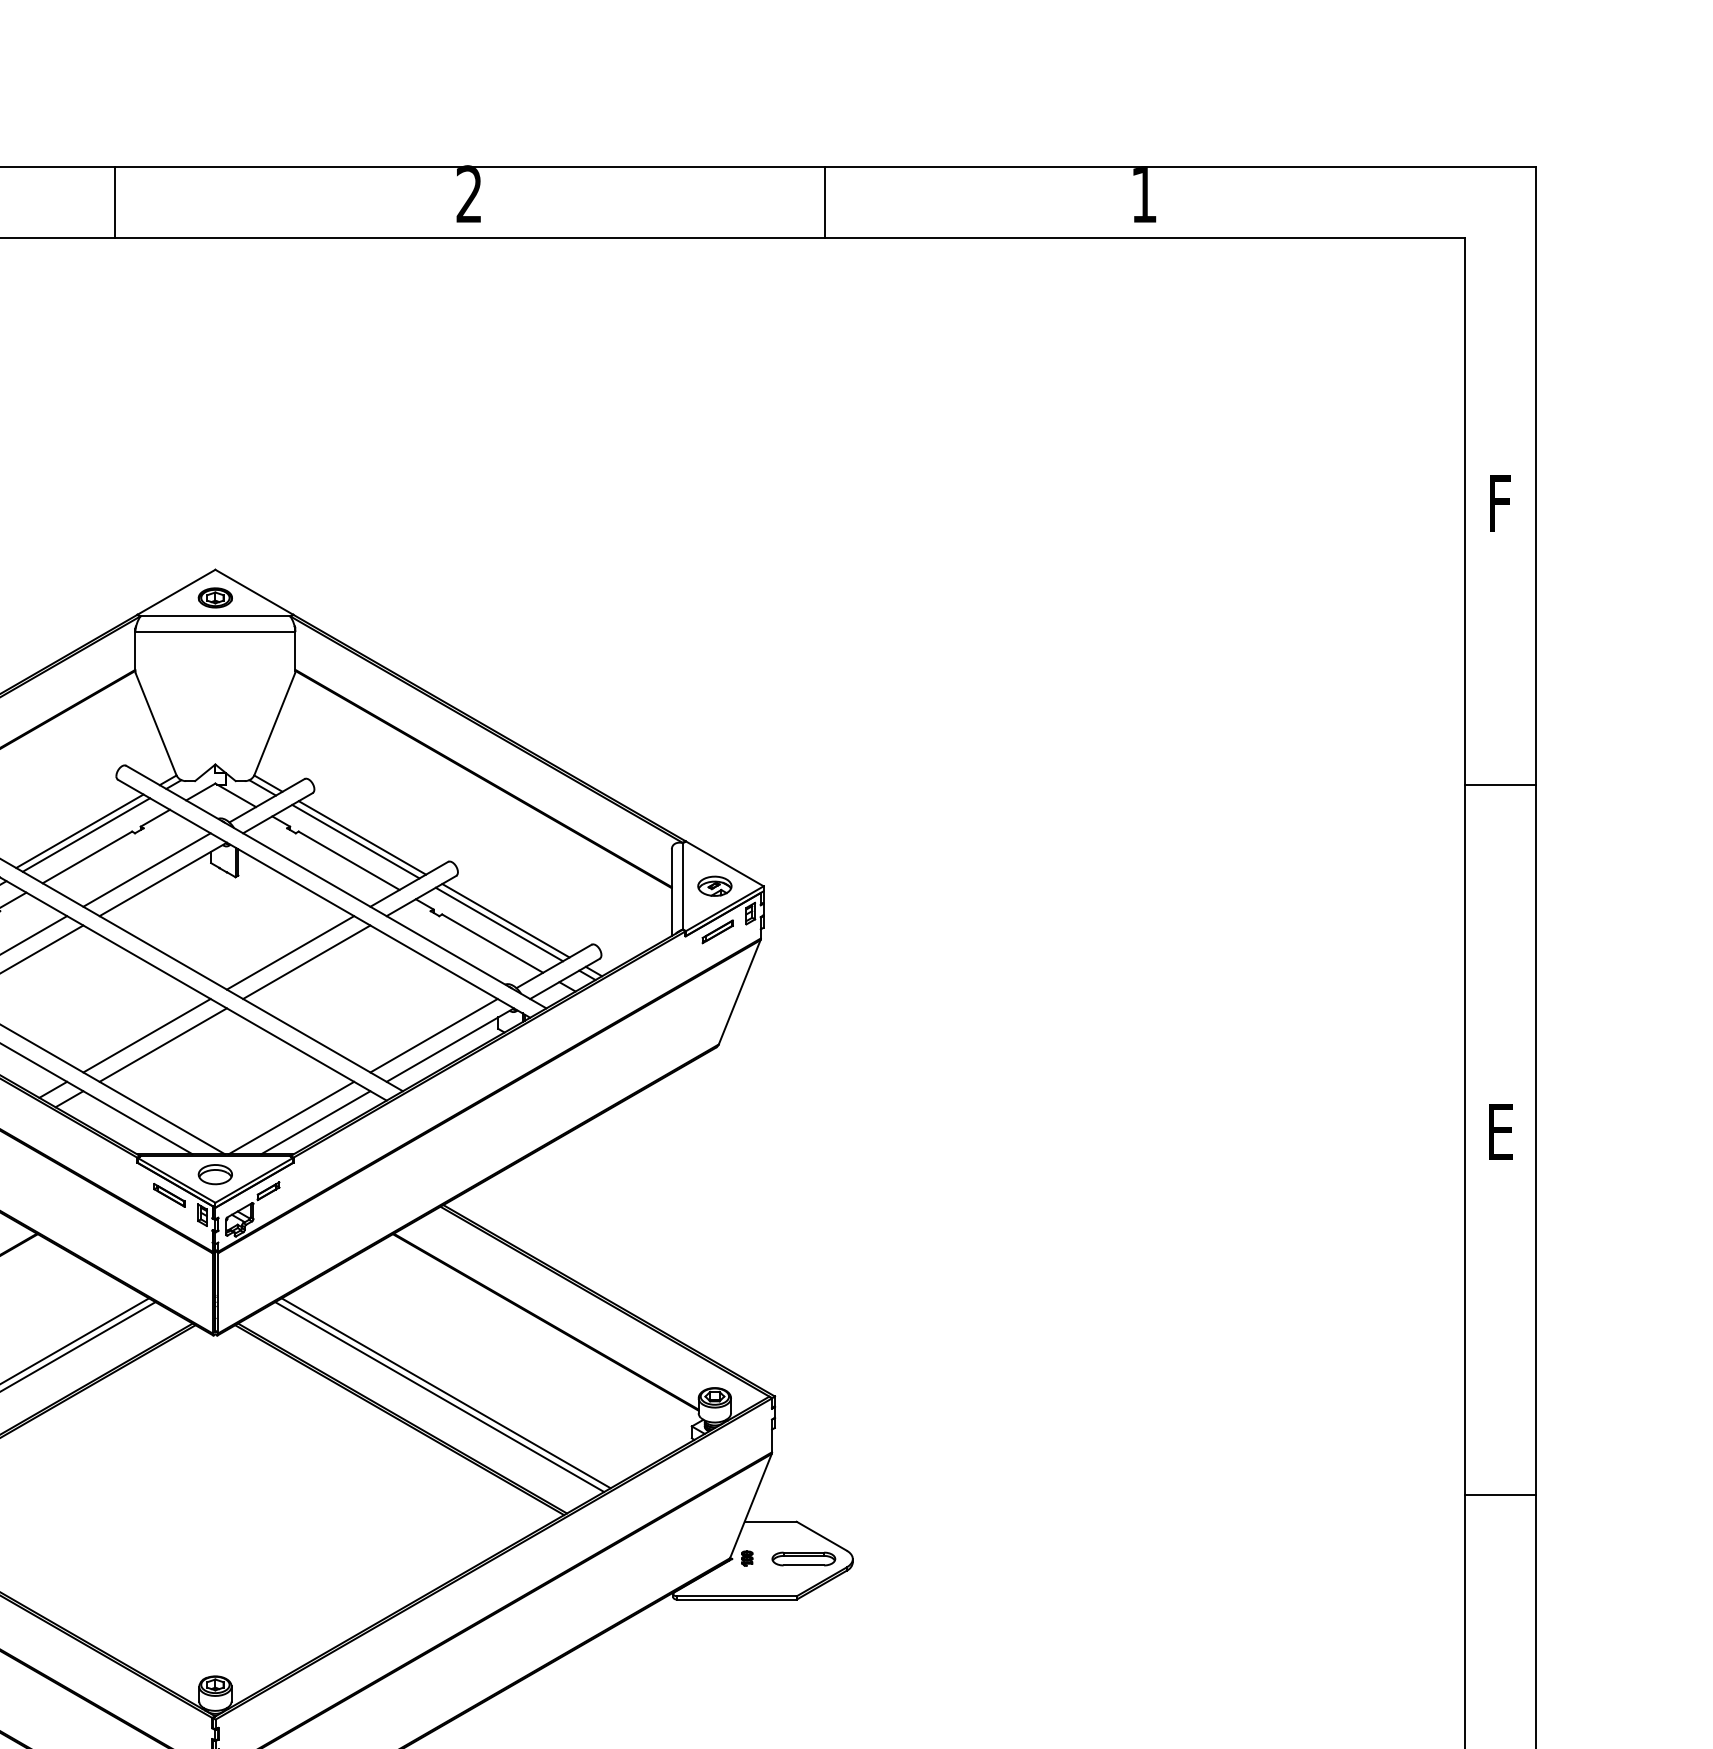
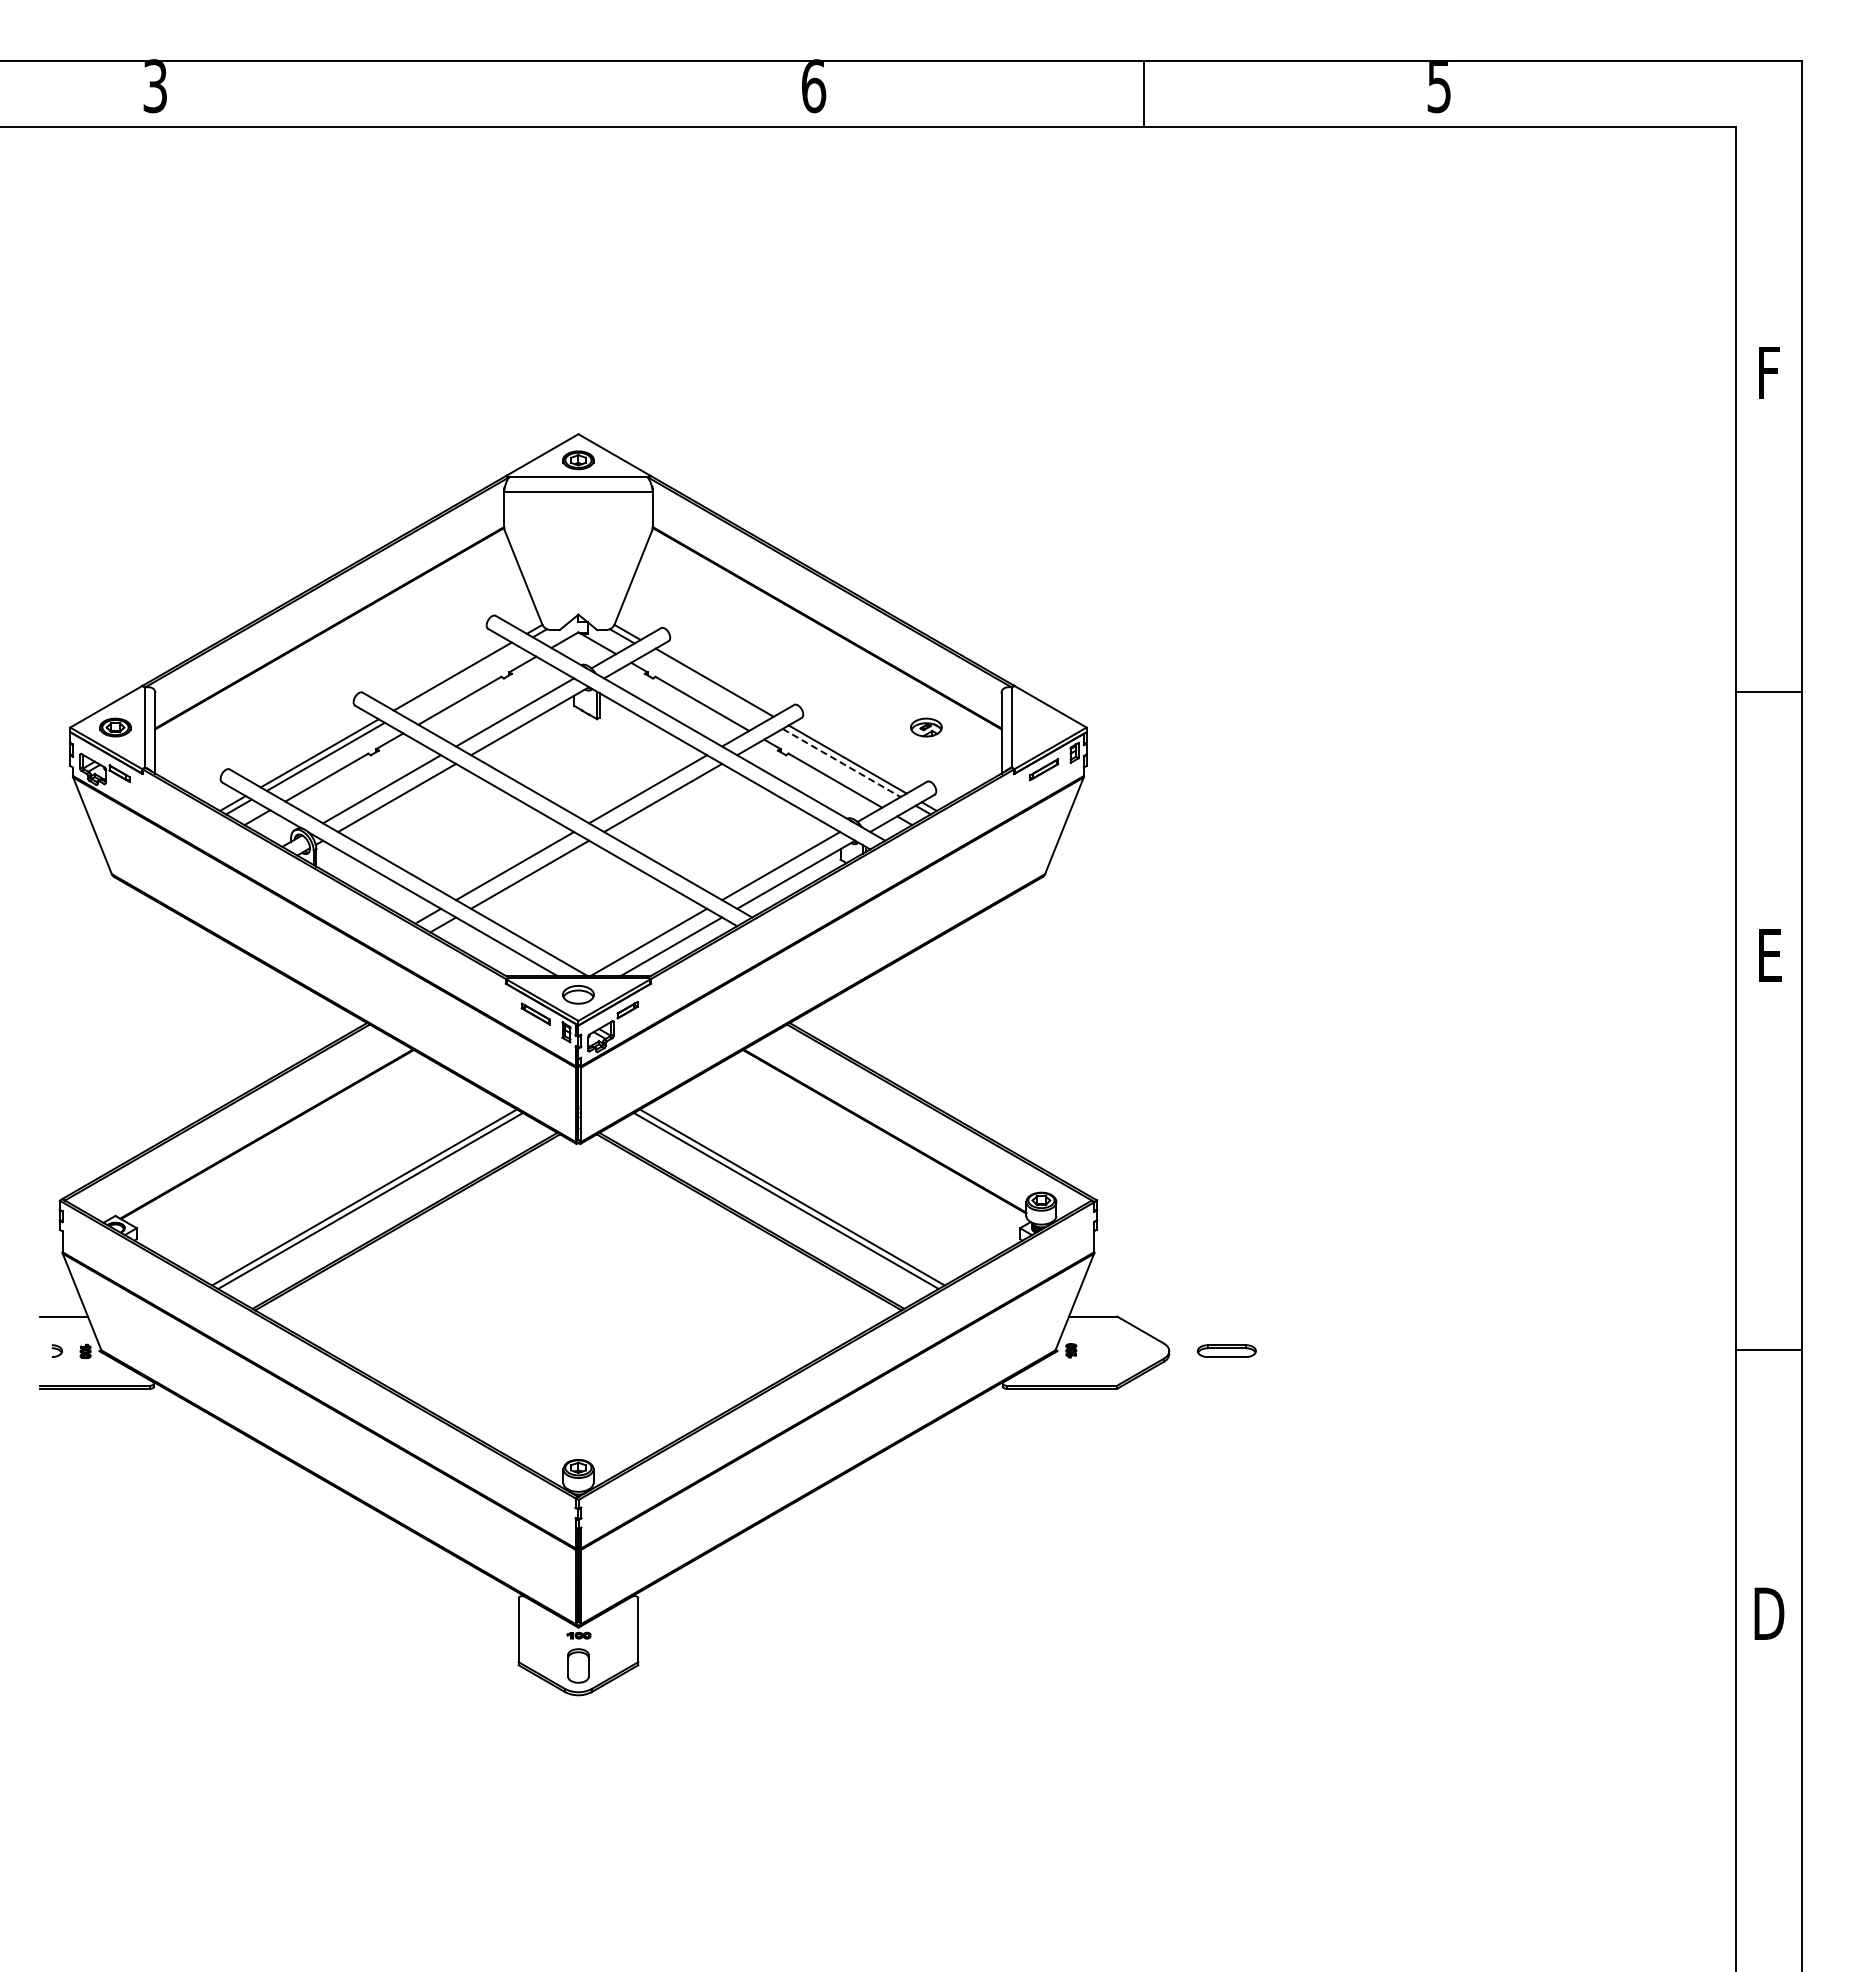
text: (470, 194) -> (814, 86), 2 -> 6
text: (1143, 195) -> (1438, 87), 1 -> 5
line: (115, 202) -> (485, 93), removed
line: (1500, 784) -> (1769, 691), moved
line: (85, 835) -> (458, 680), removed
line: (355, 841) -> (708, 686), removed
part: (714, 886) -> (926, 727), moved
line: (500, 925) -> (842, 763), solid -> dashed
line: (1500, 1495) -> (1769, 1350), moved
part: (803, 1558) -> (1226, 1350), moved

